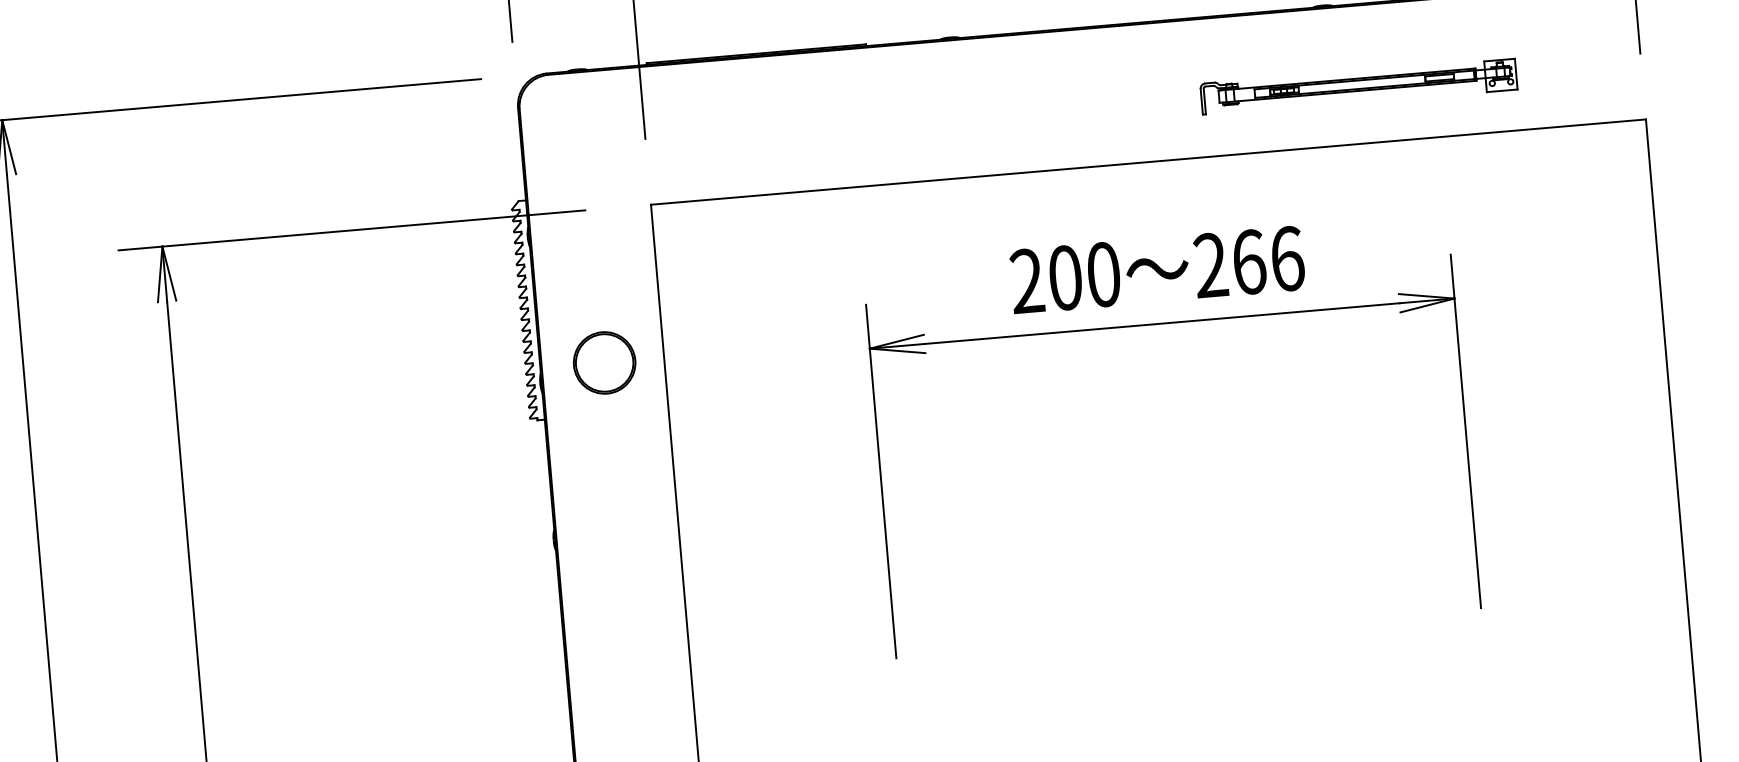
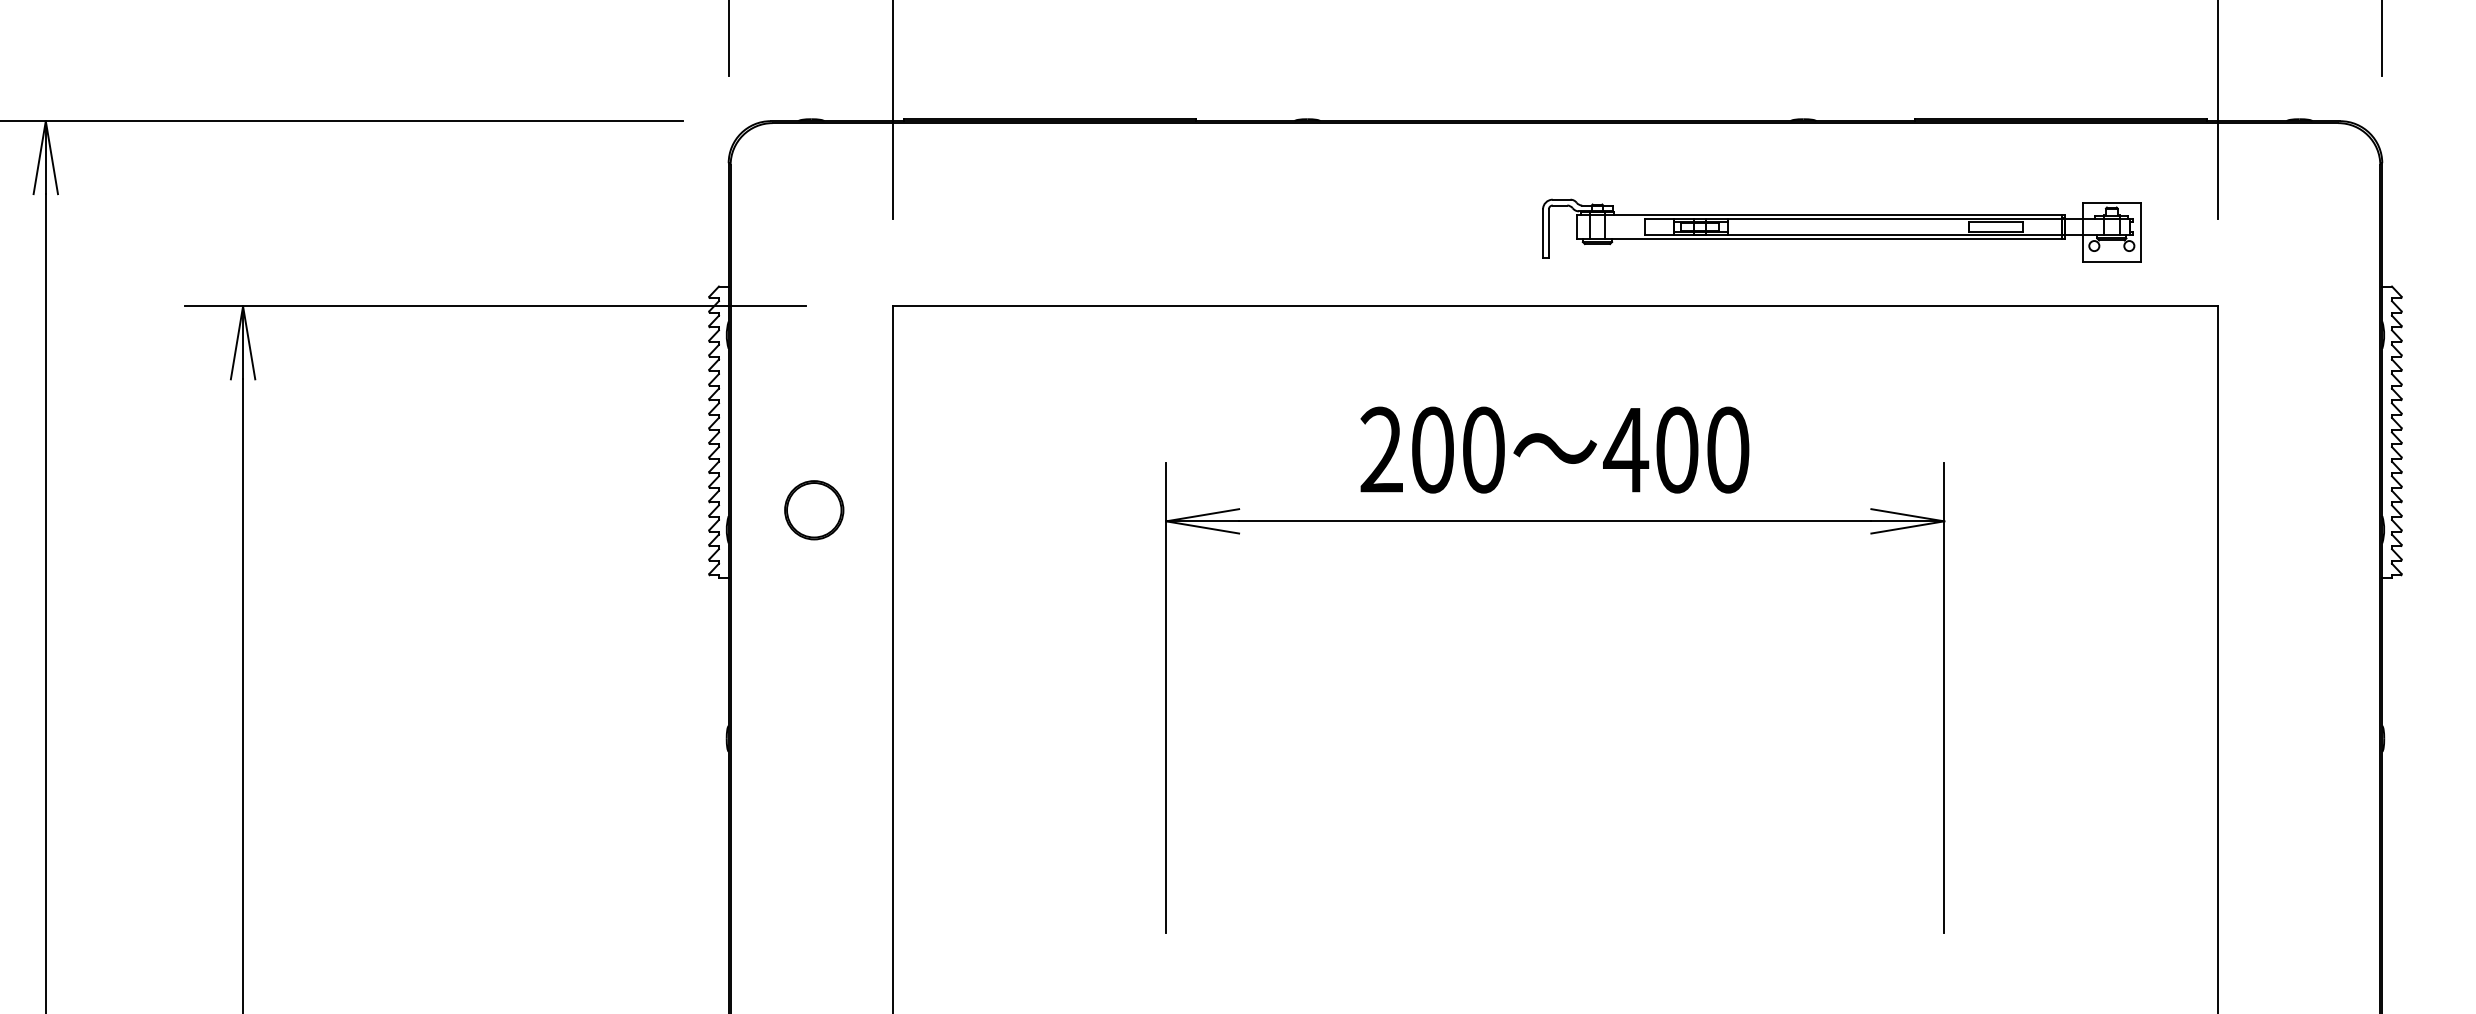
part: (1358, 86) -> (1841, 230), size x1.43
text: (1248, 261) -> (1676, 449), 266 -> 400
part: (604, 363) -> (814, 510), size x0.71

